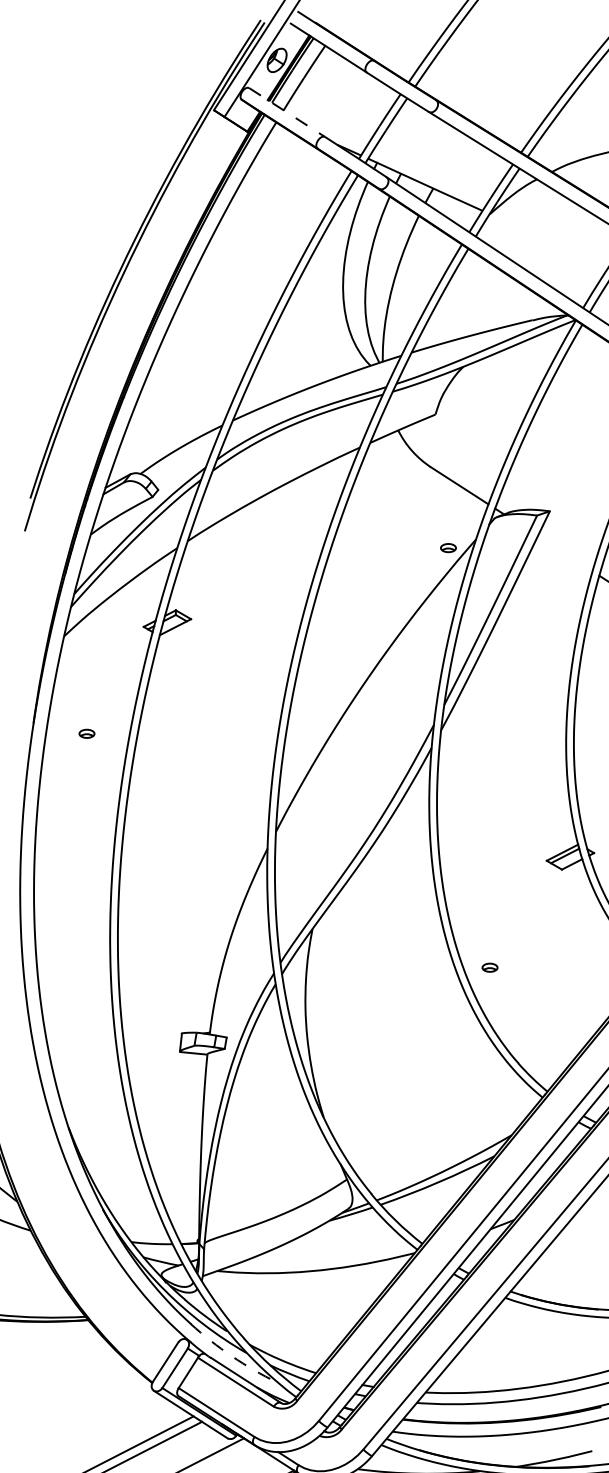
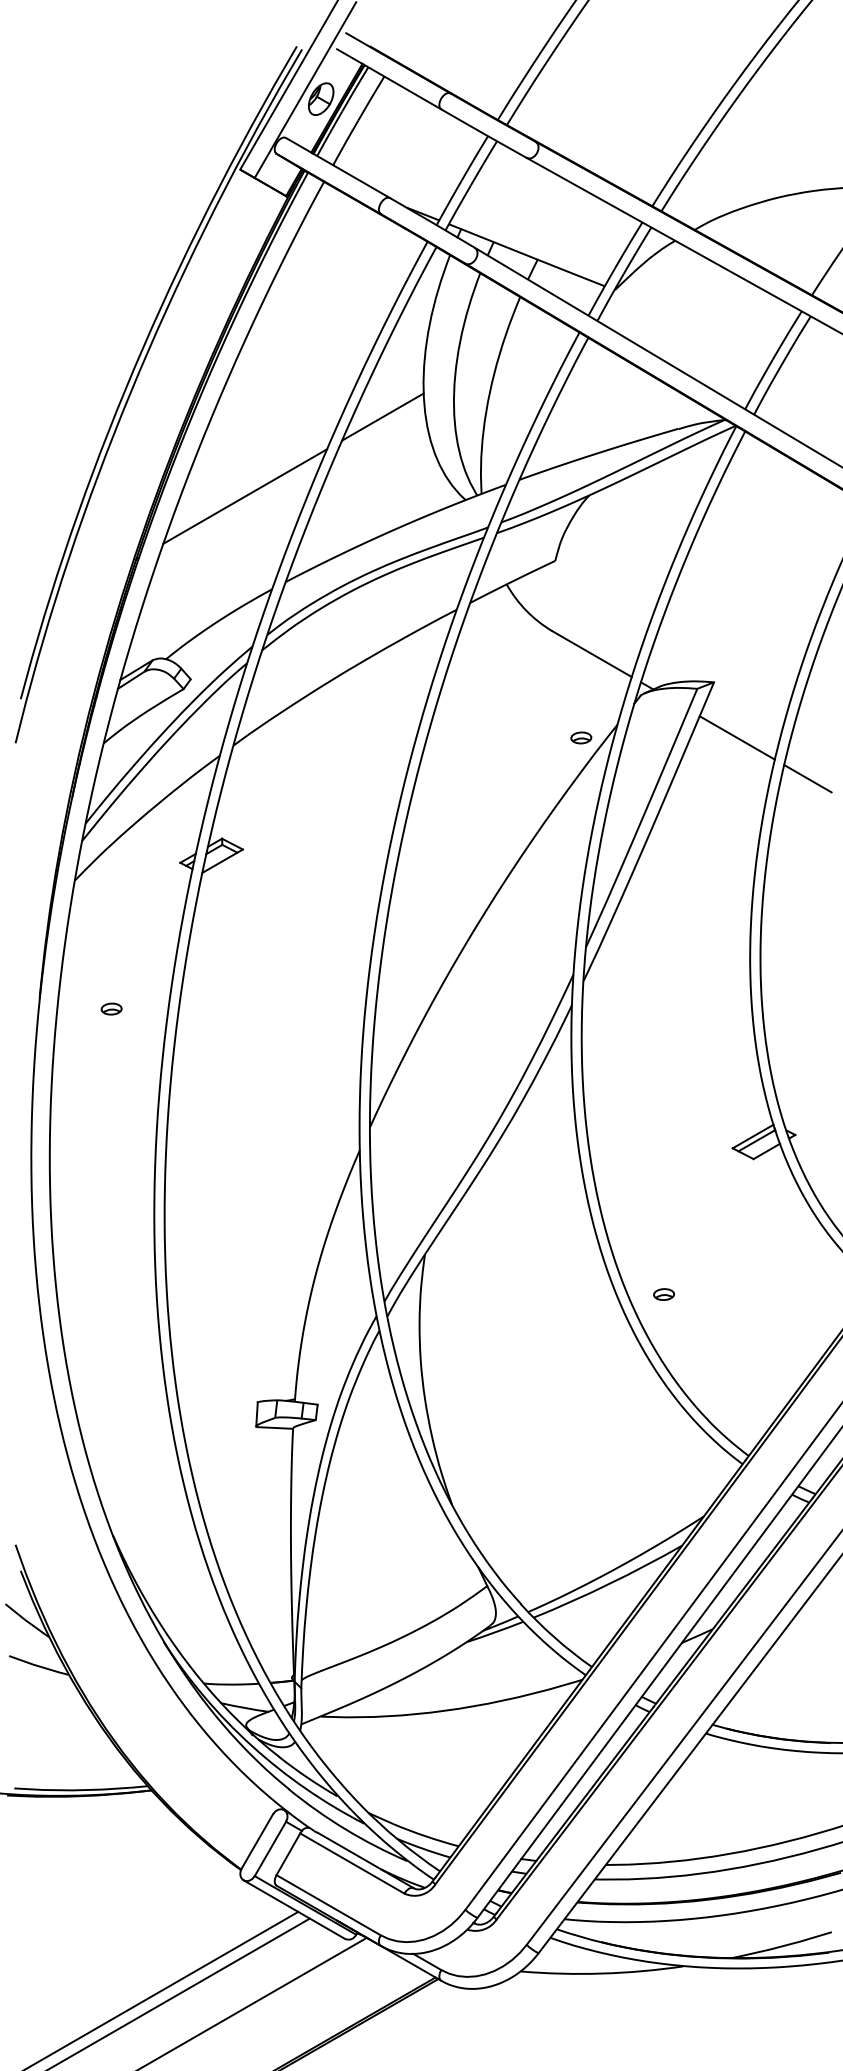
line: (287, 112) -> (338, 168), dashed -> solid
line: (311, 300) -> (382, 416), added
line: (205, 355) -> (245, 496), added
line: (564, 553) -> (736, 737), added
arc: (232, 1356) -> (345, 1829), dashed -> solid

